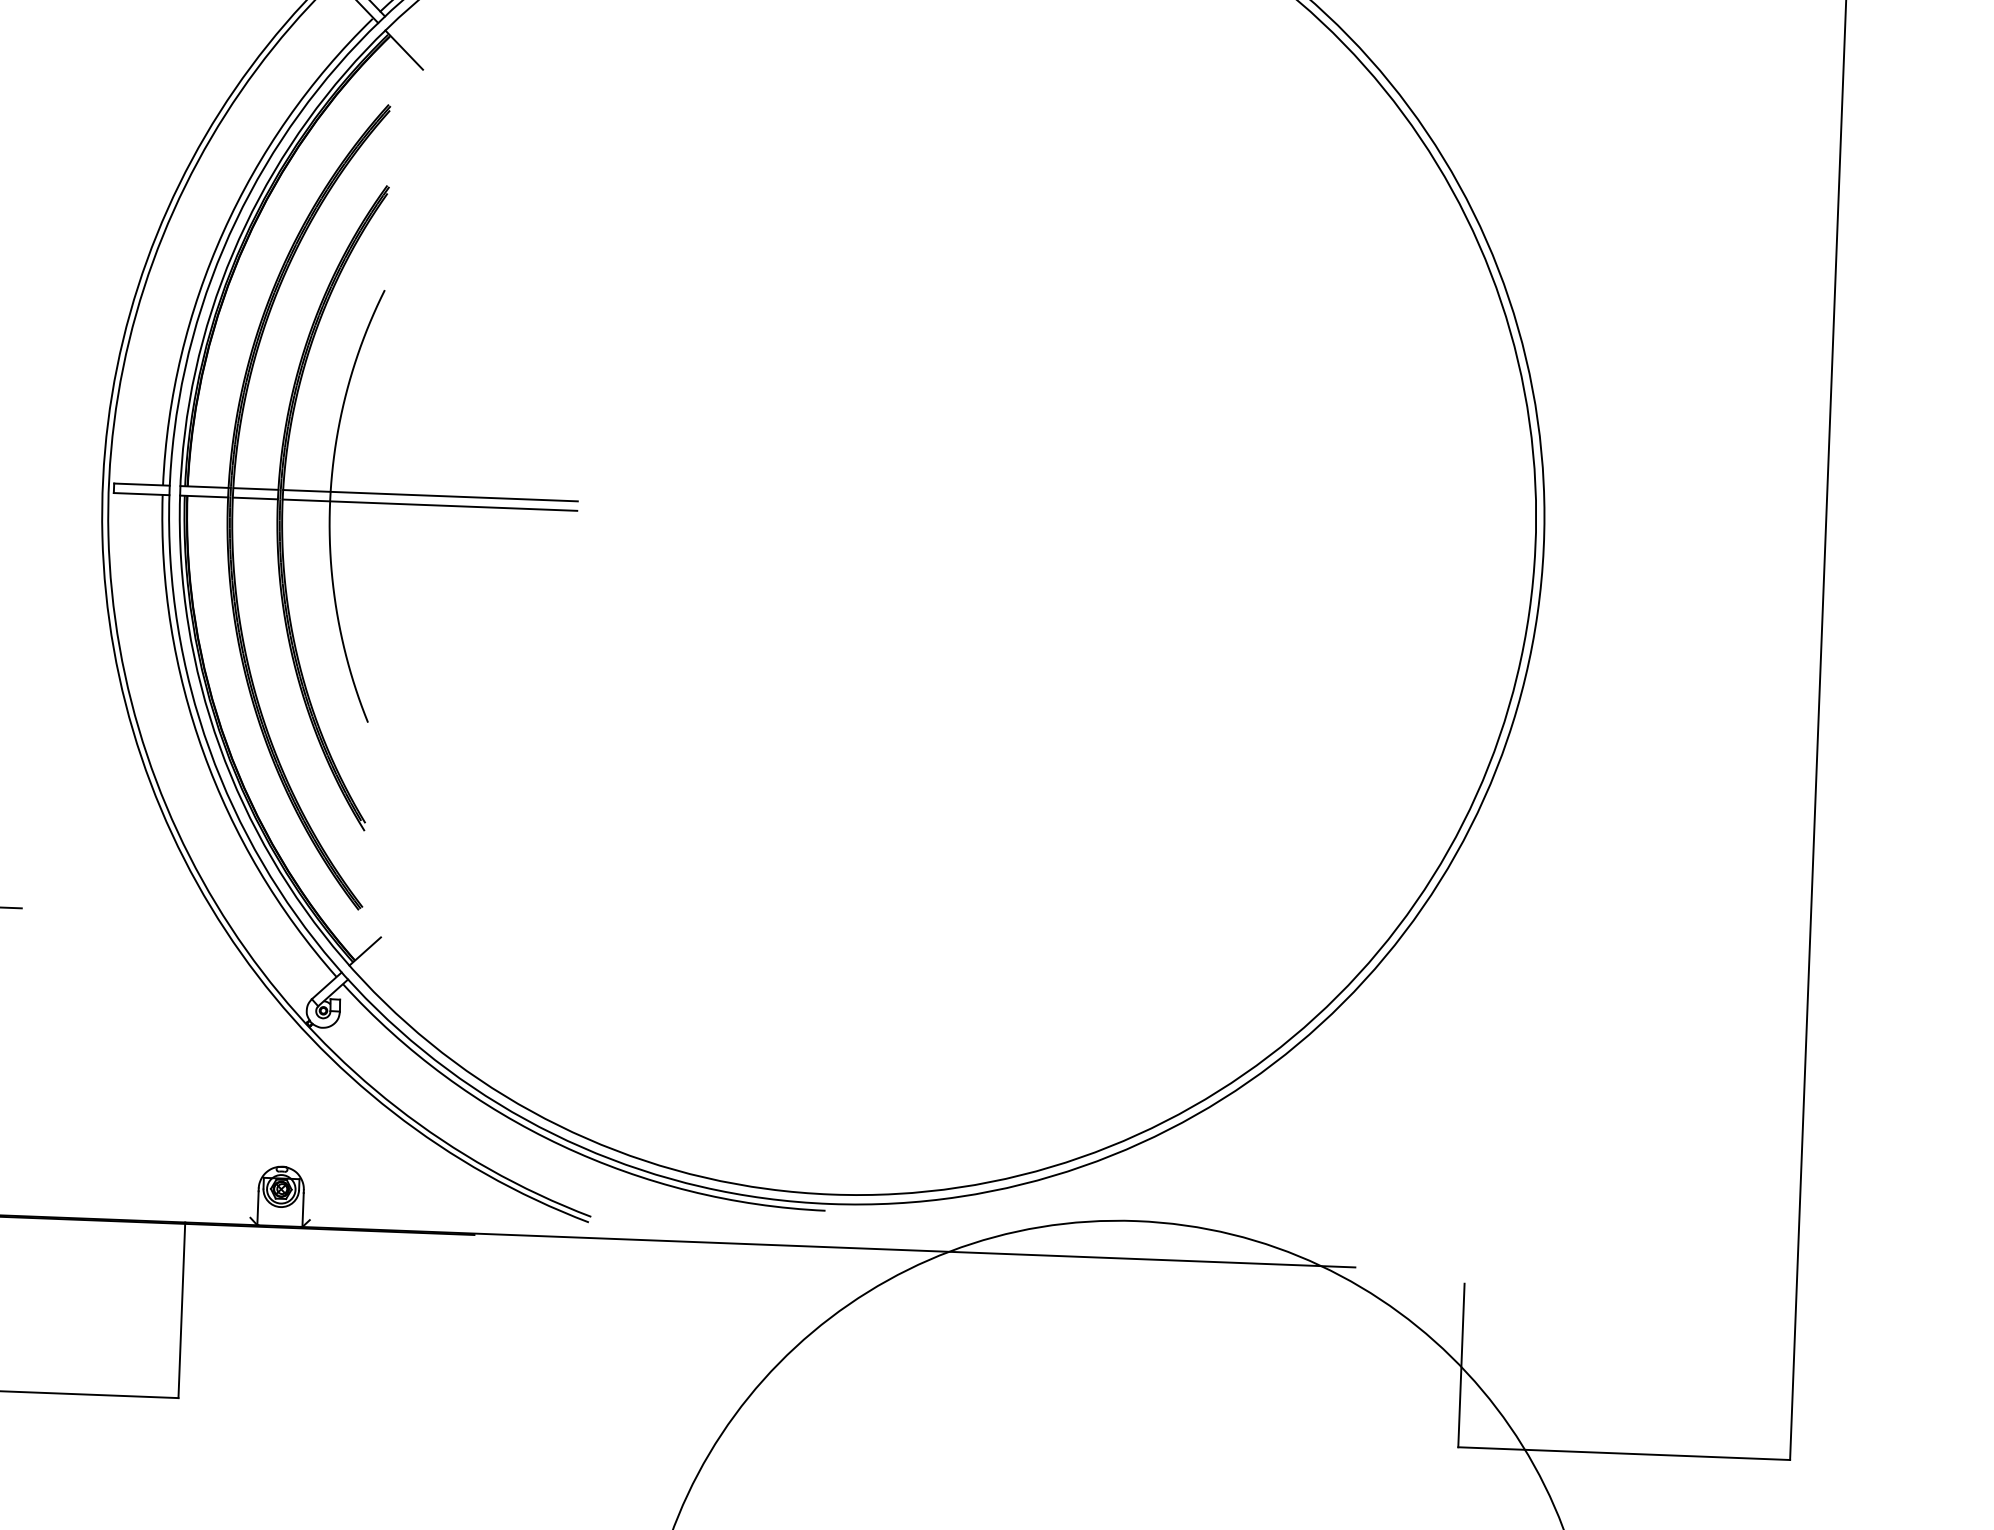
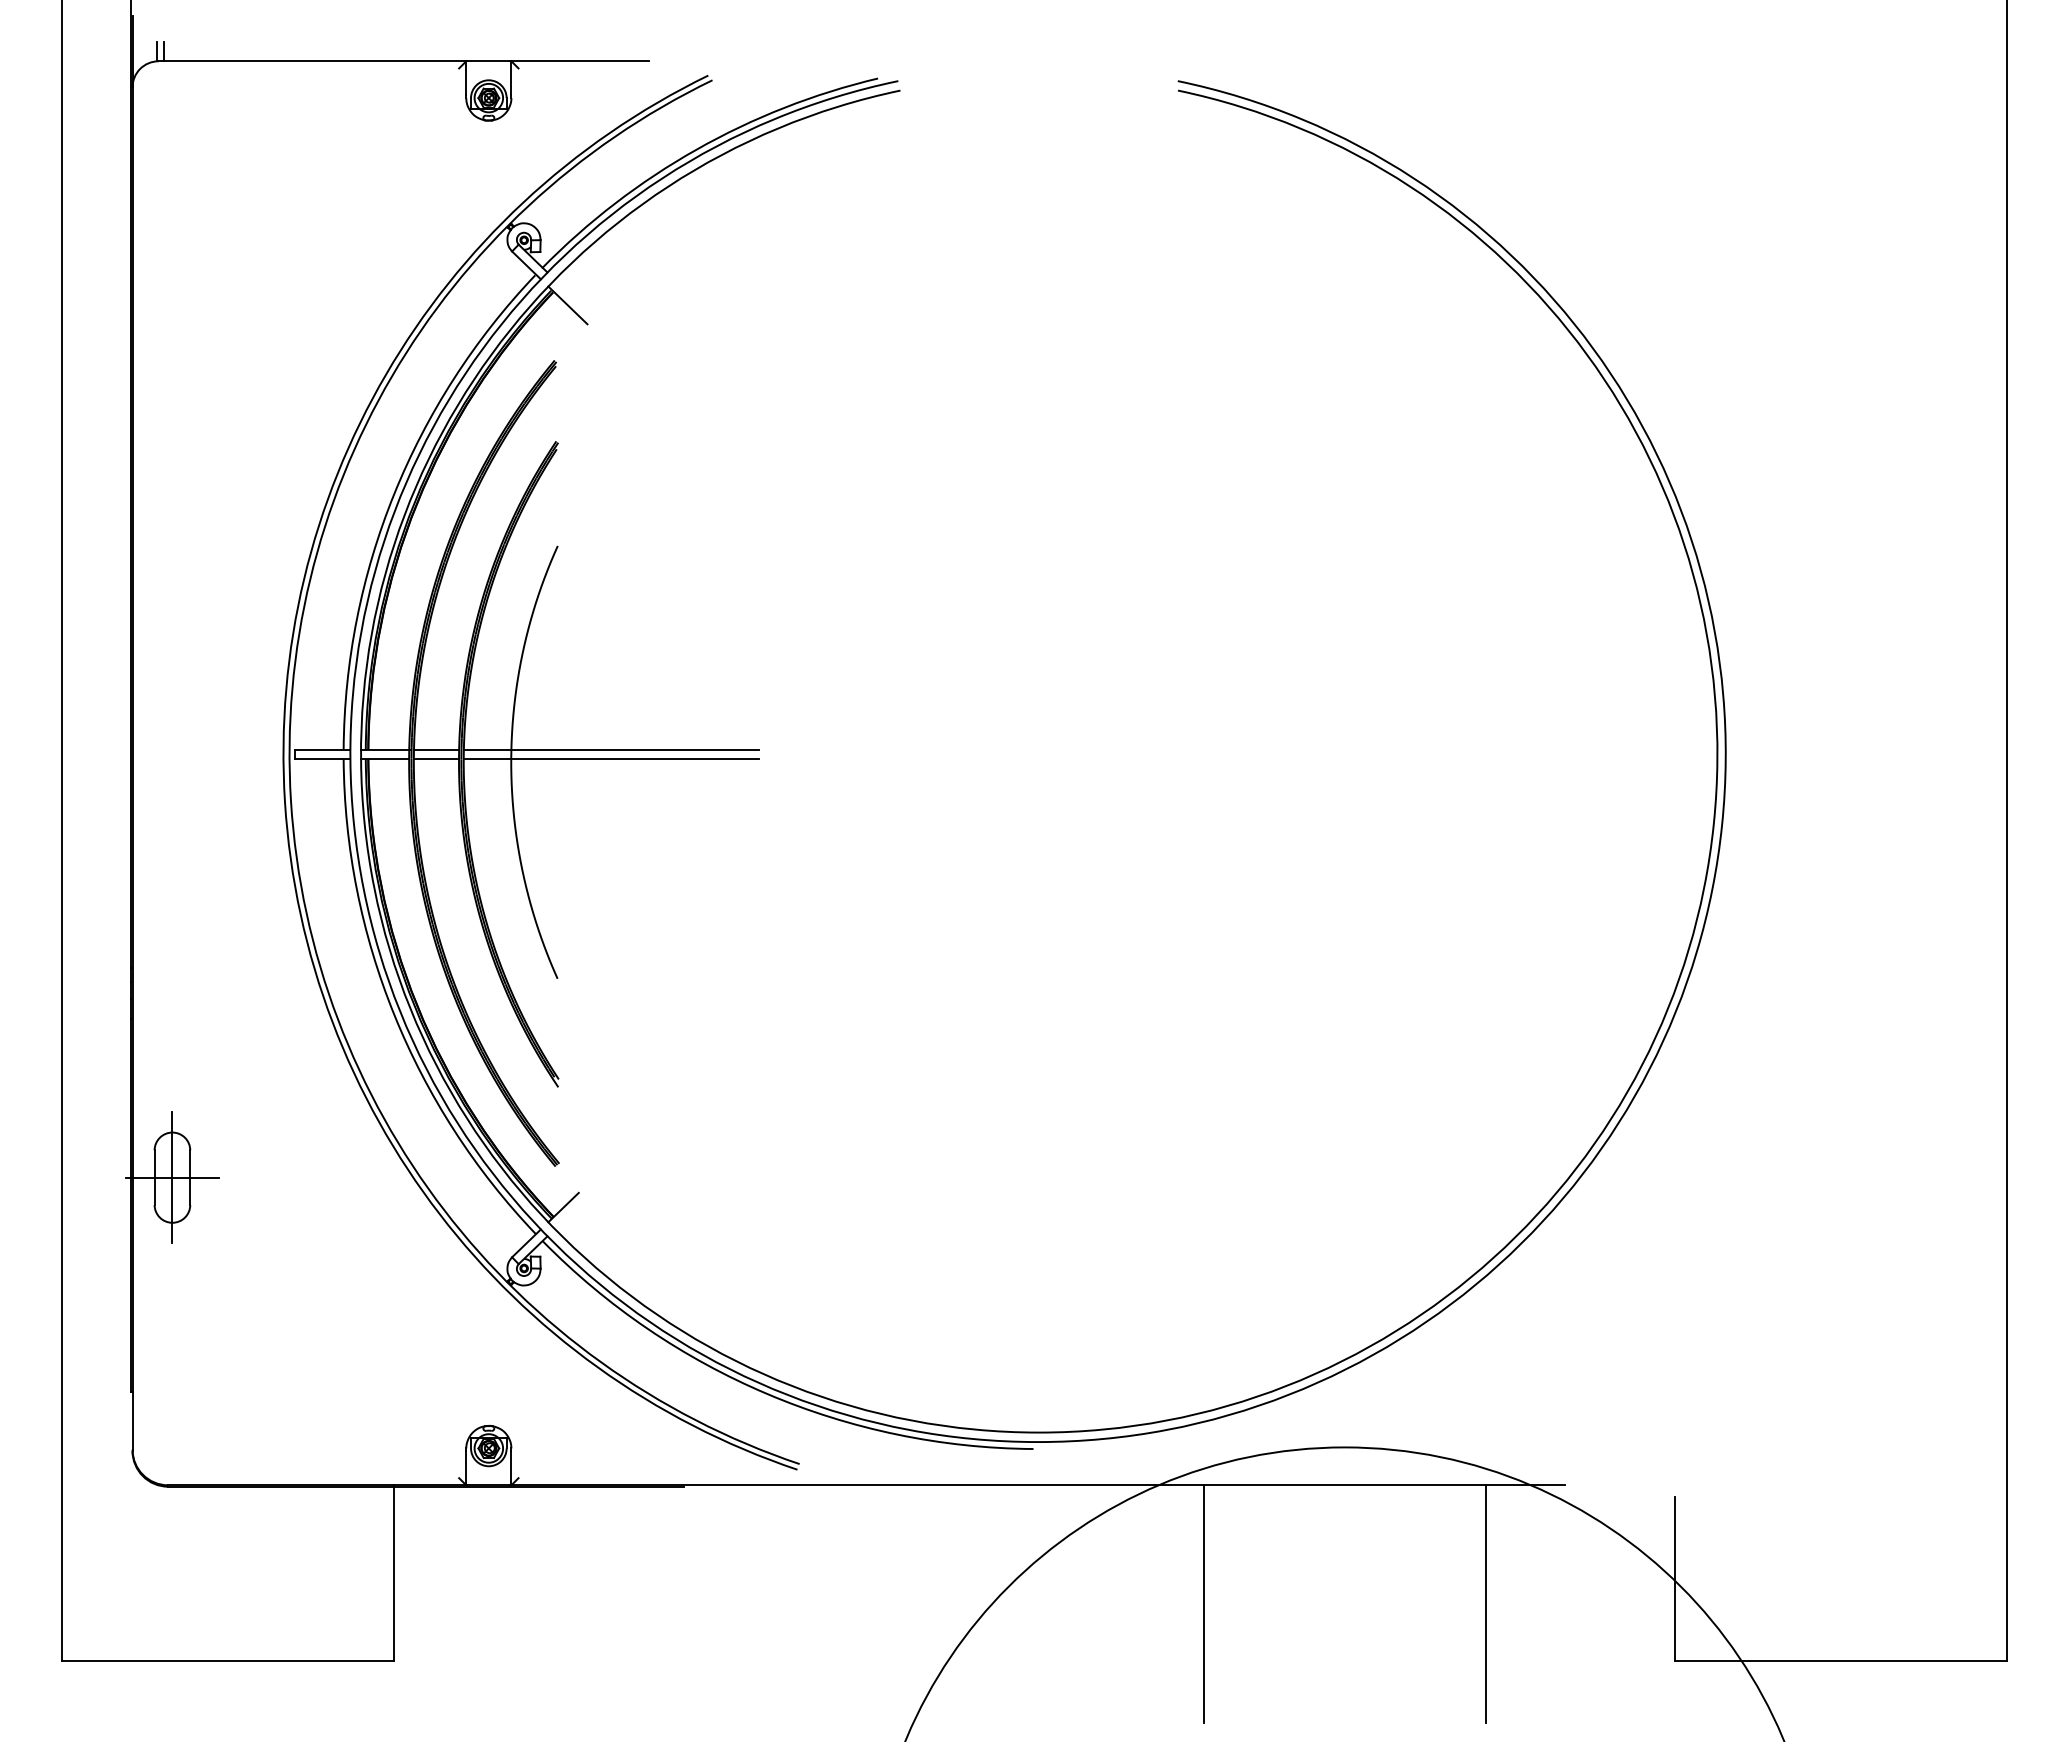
line: (989, 1372) -> (1203, 1604), added
line: (1272, 1383) -> (1486, 1604), added

